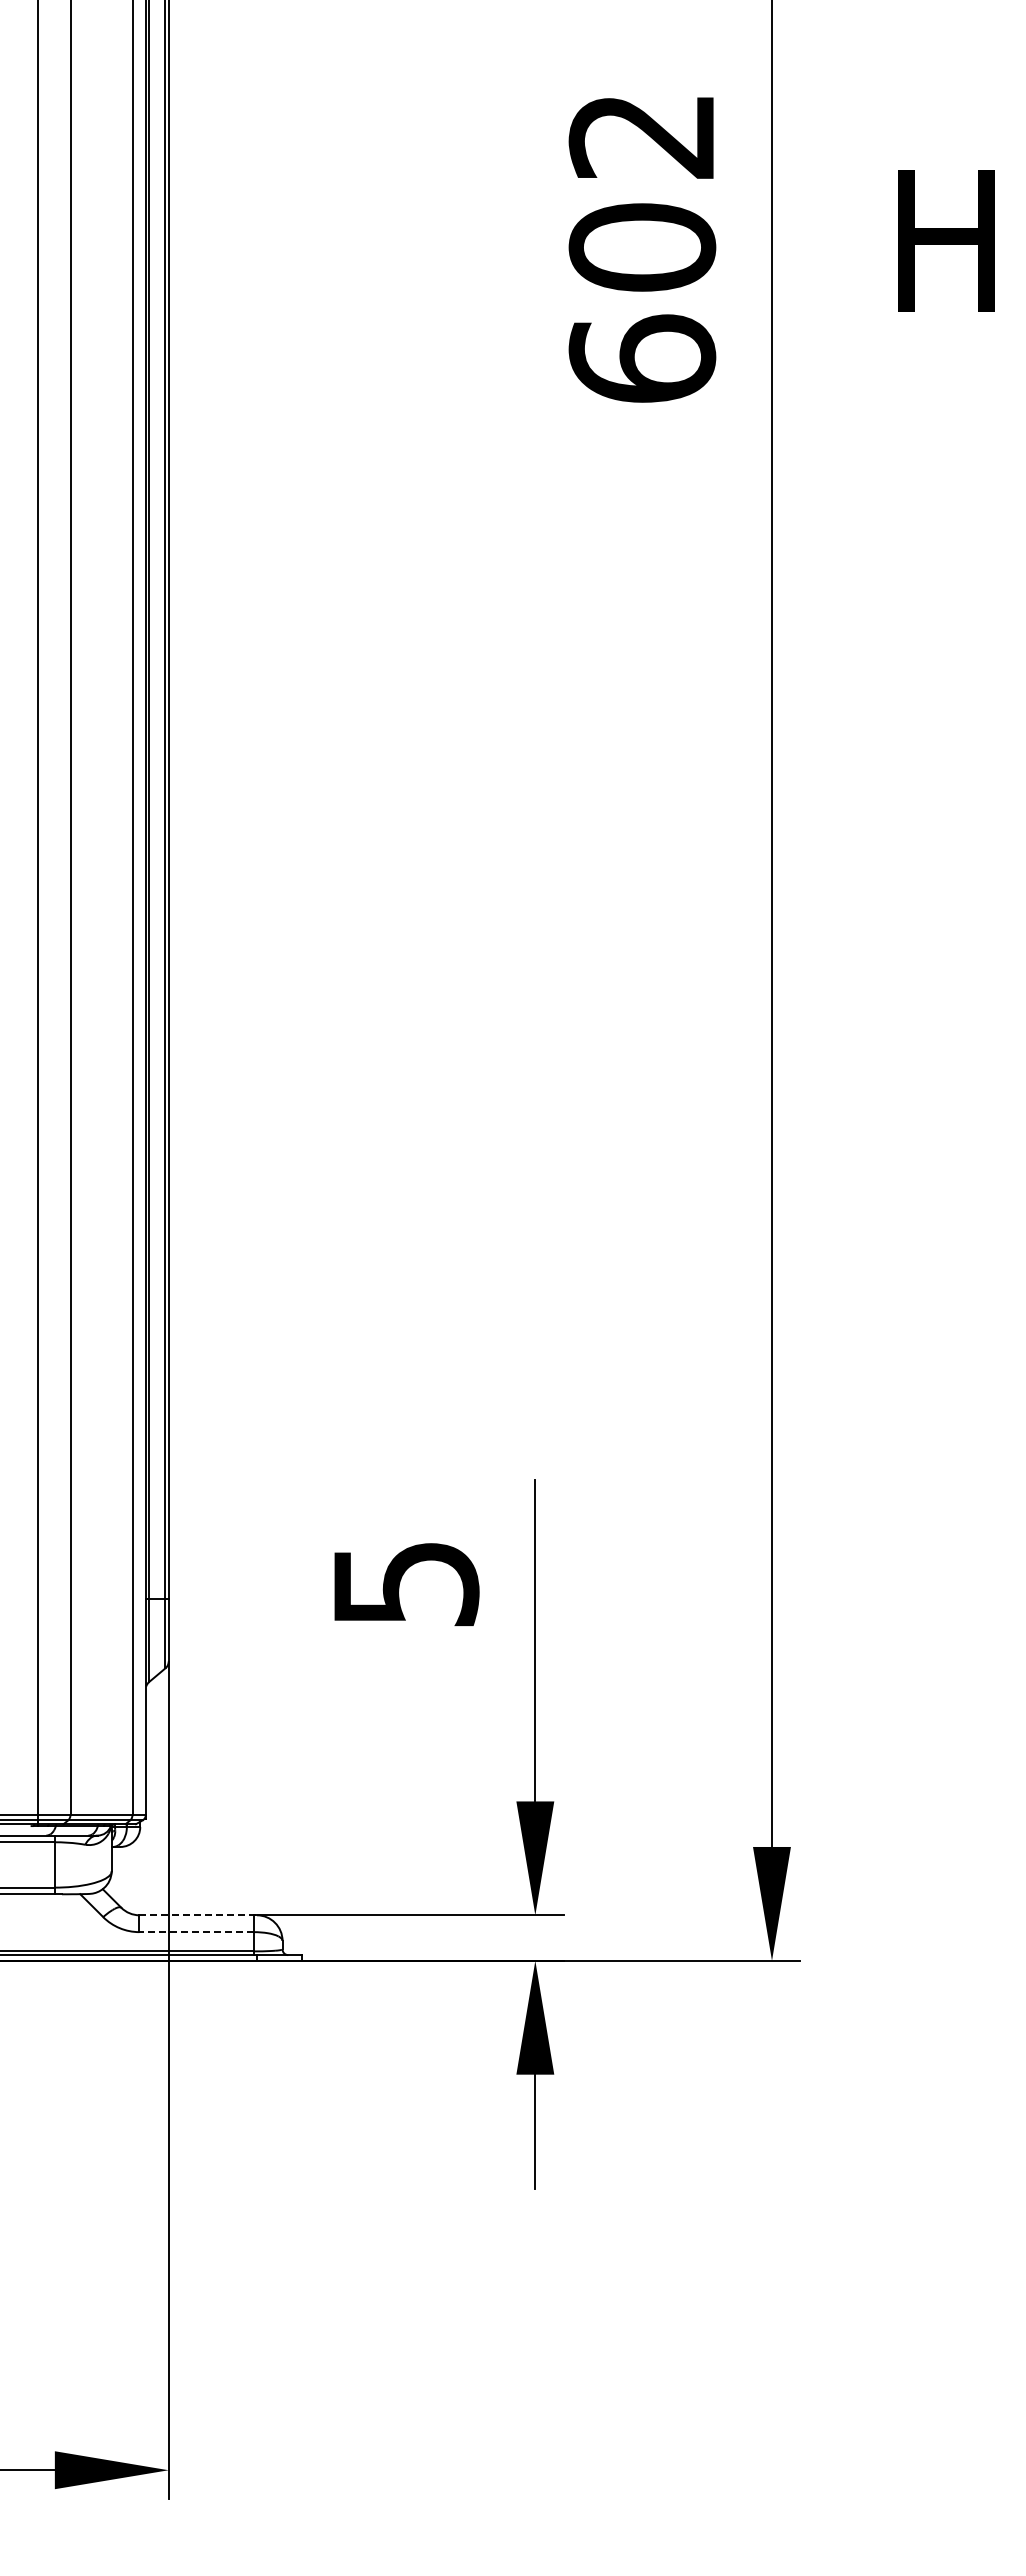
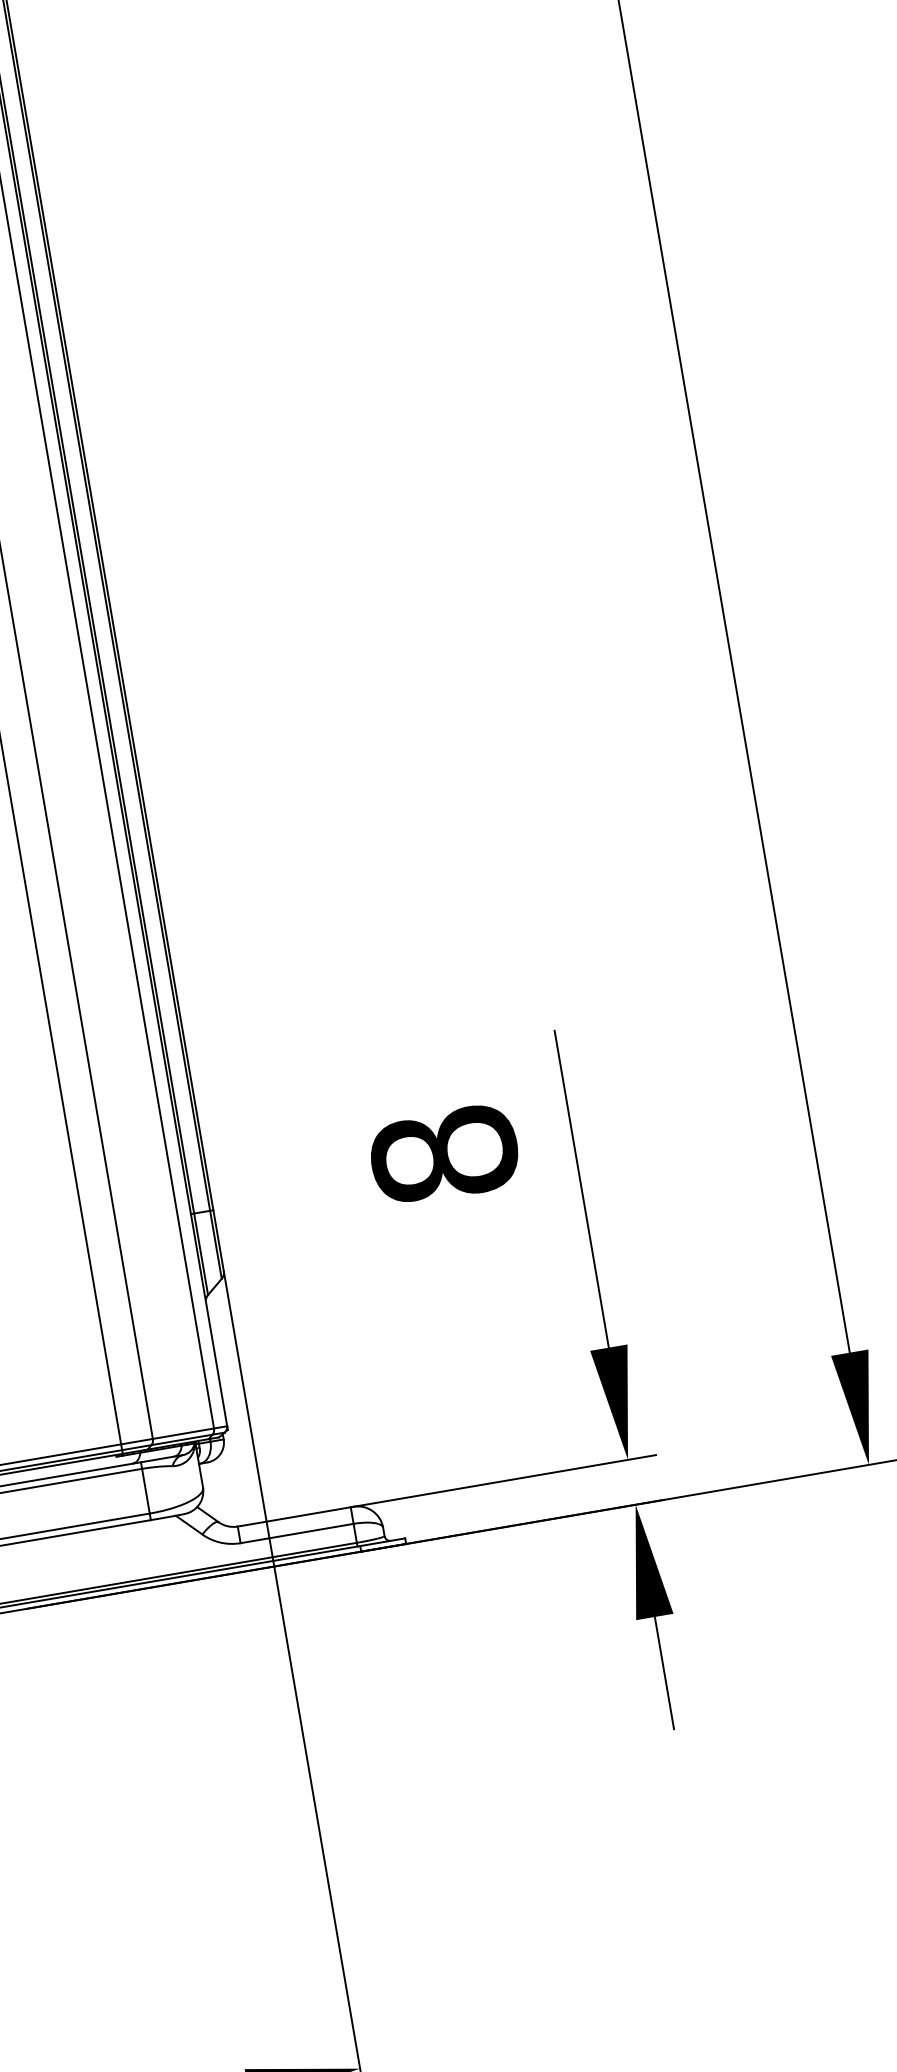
text: (405, 1583) -> (444, 1154), 5 -> 8
line: (198, 1915) -> (296, 1516), dashed -> solid
line: (196, 1932) -> (296, 1533), dashed -> solid

